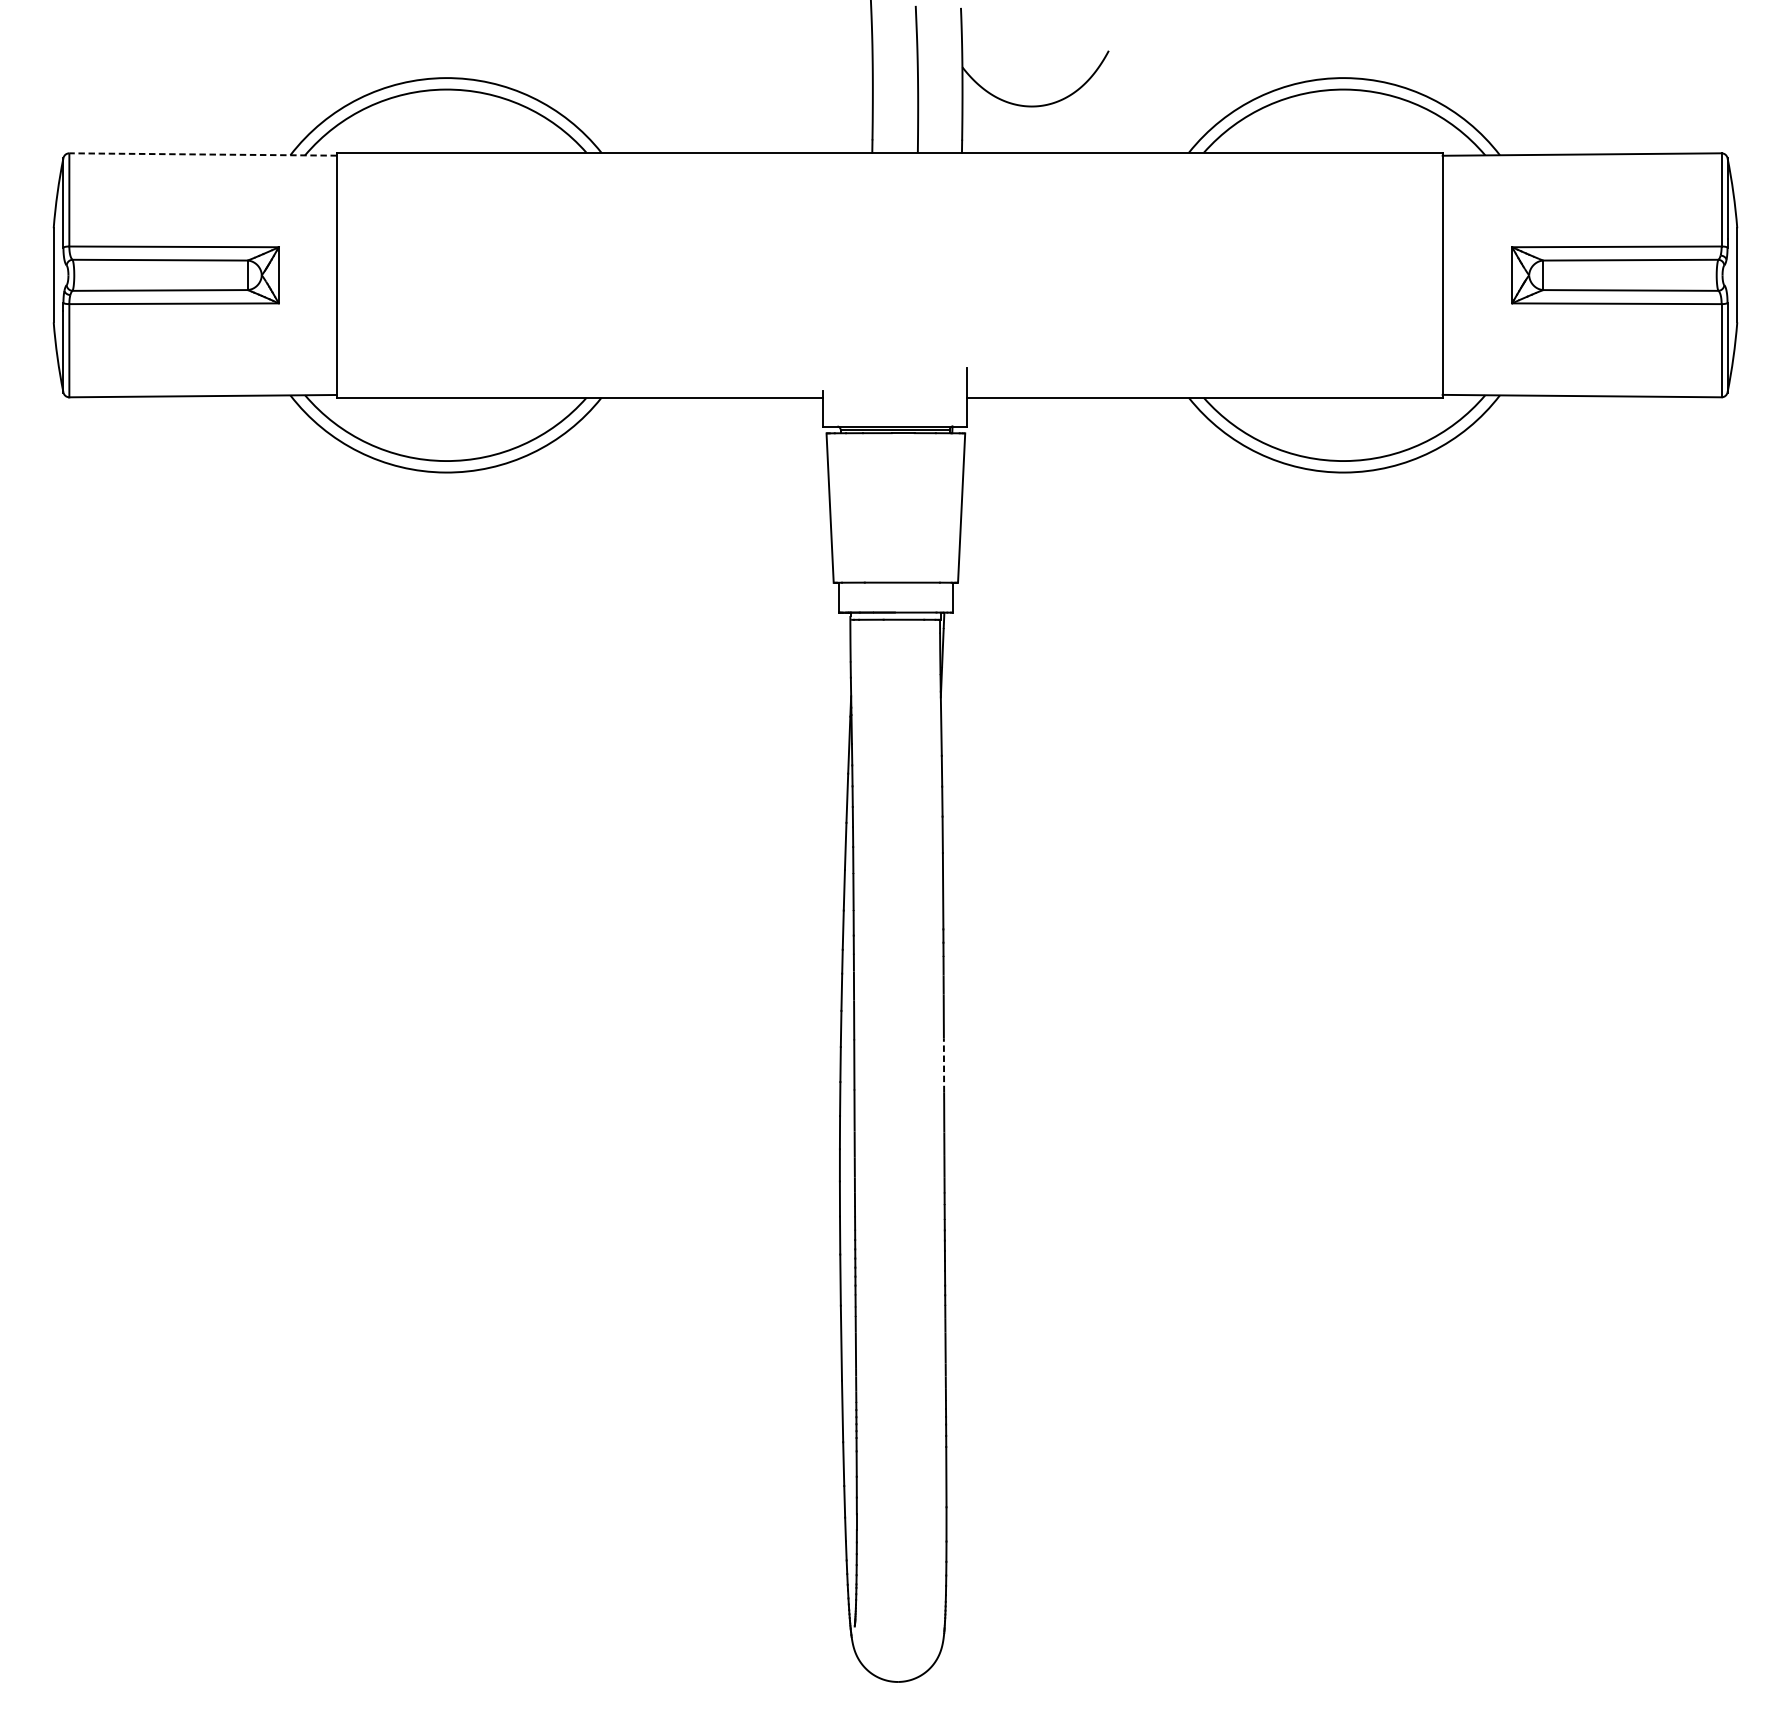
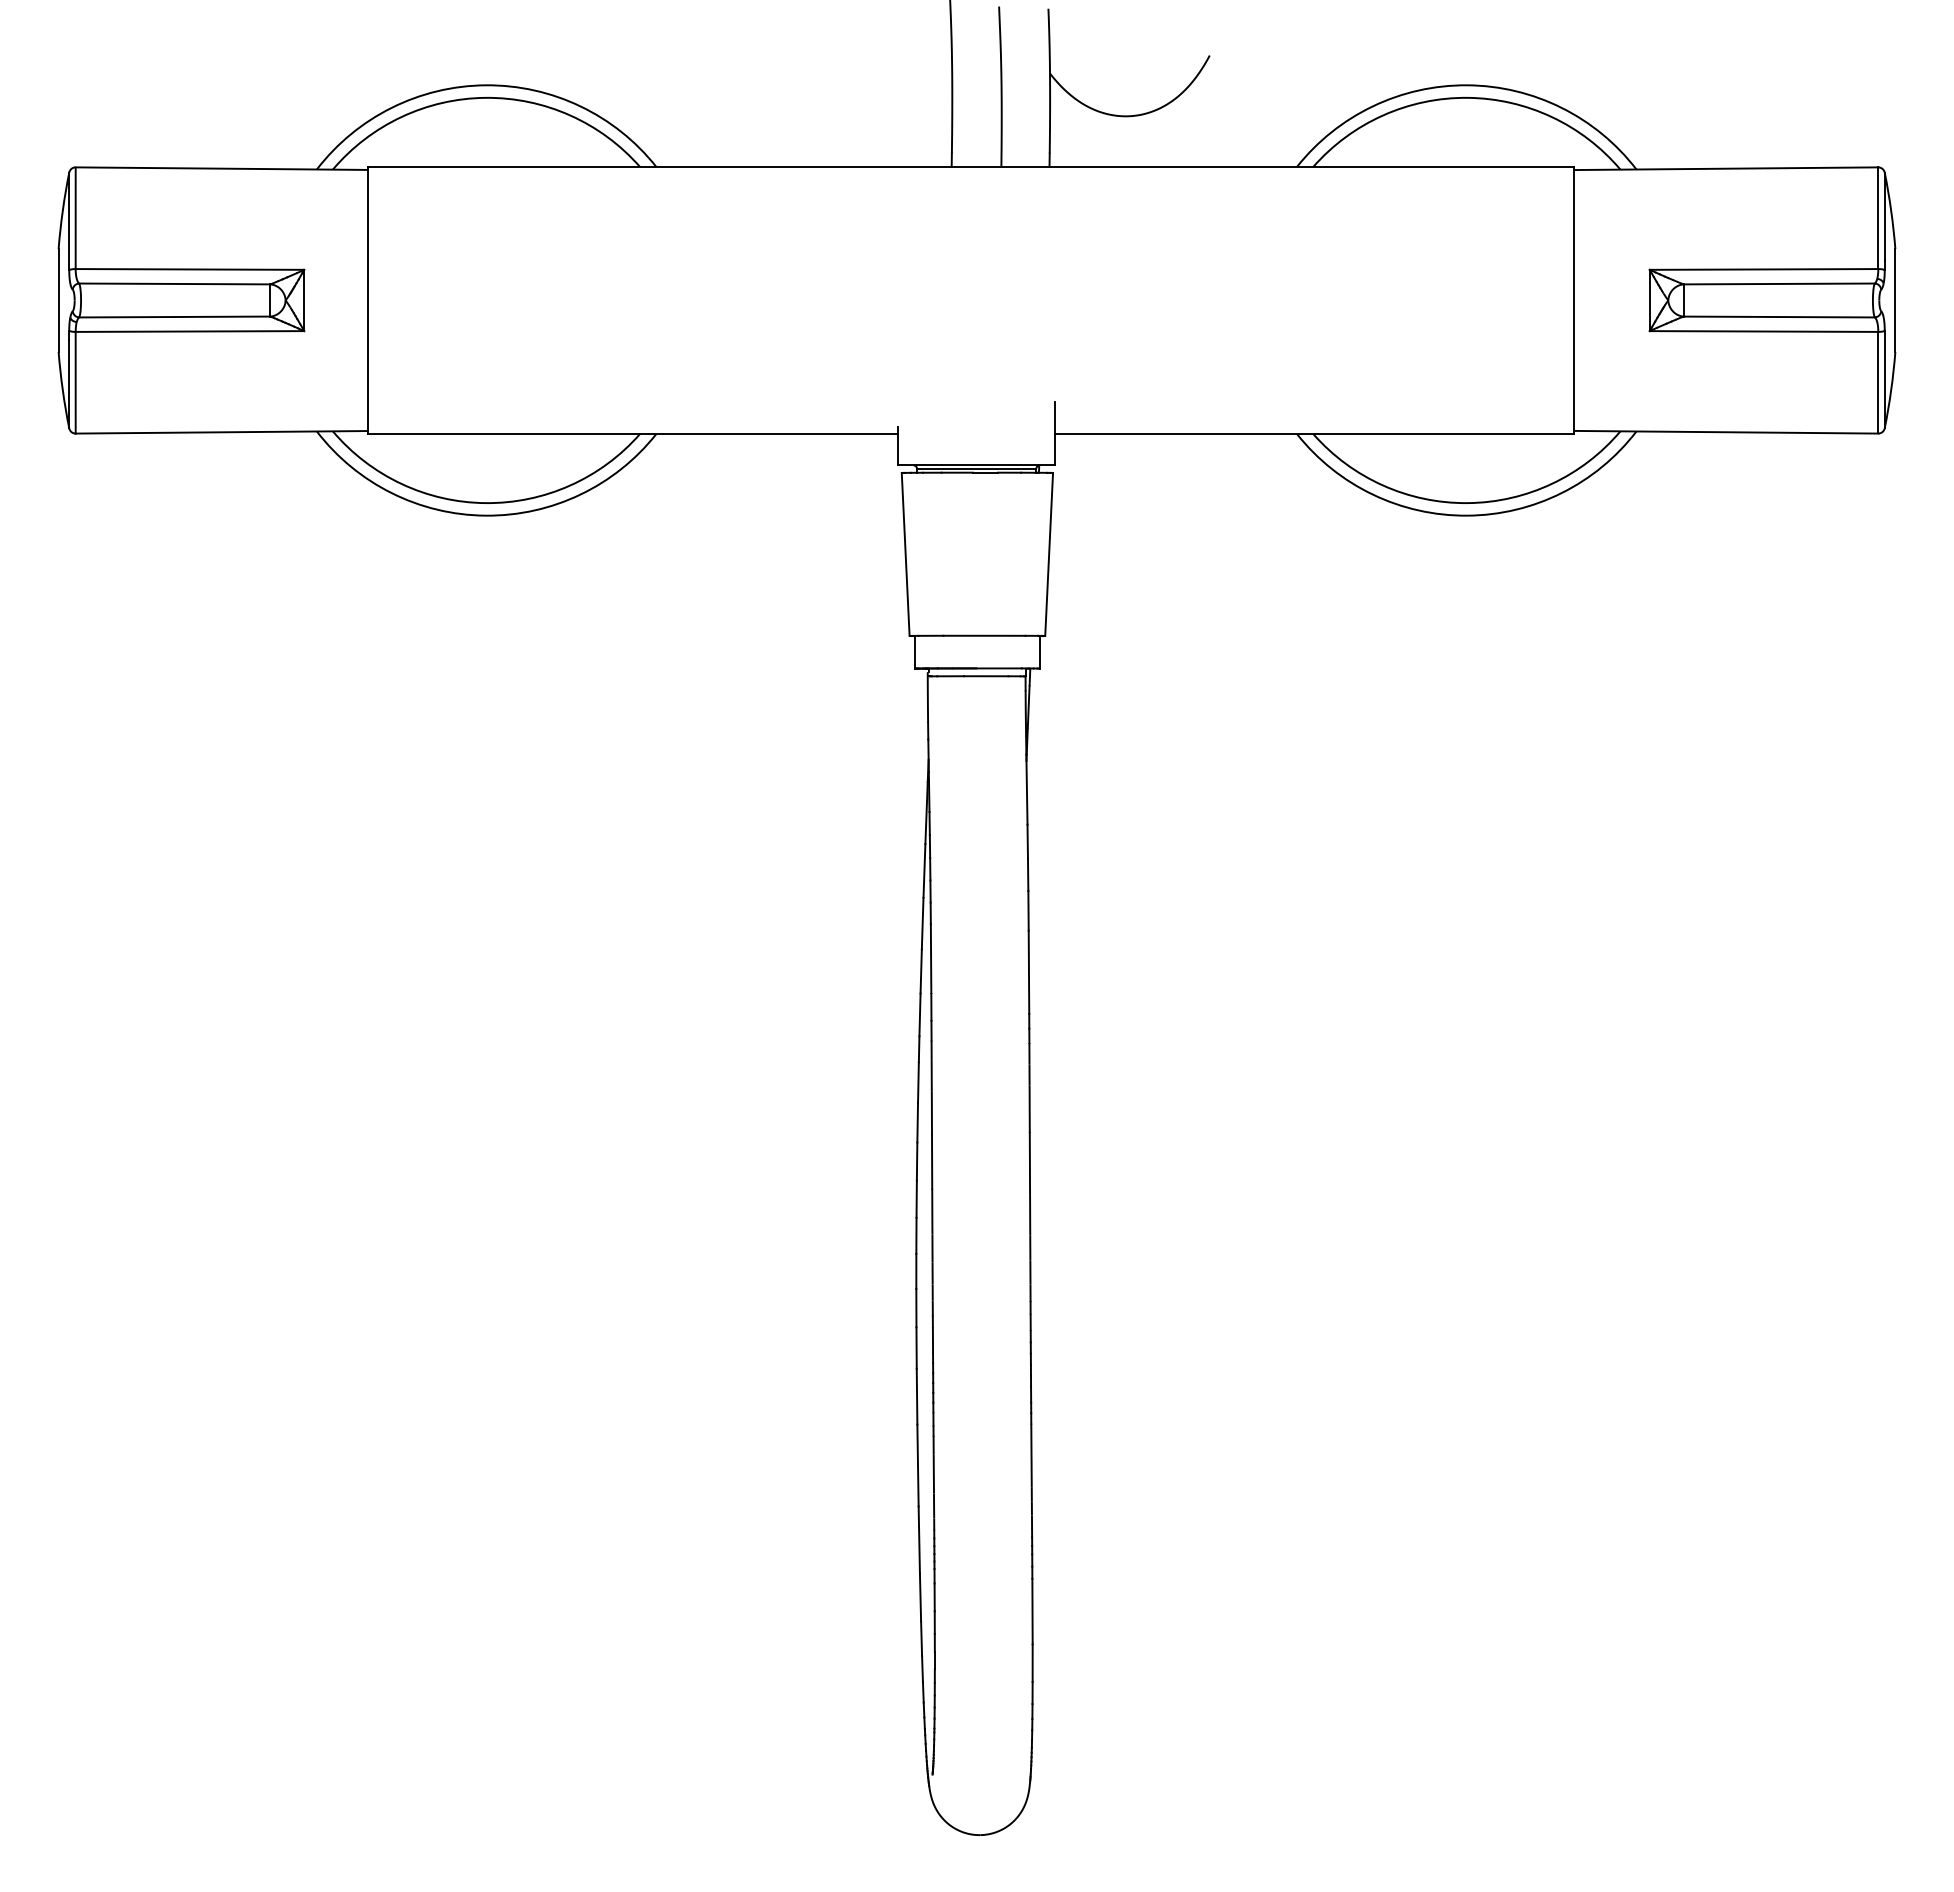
line: (203, 154) -> (221, 168), dashed -> solid
line: (943, 1064) -> (1029, 1161), dashed -> solid

